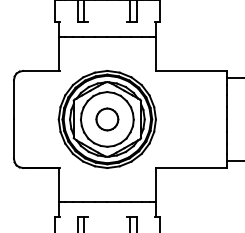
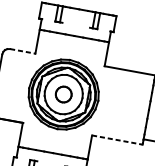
line: (42, 70) -> (23, 51), solid -> dashed
line: (191, 168) -> (117, 140), solid -> dashed

